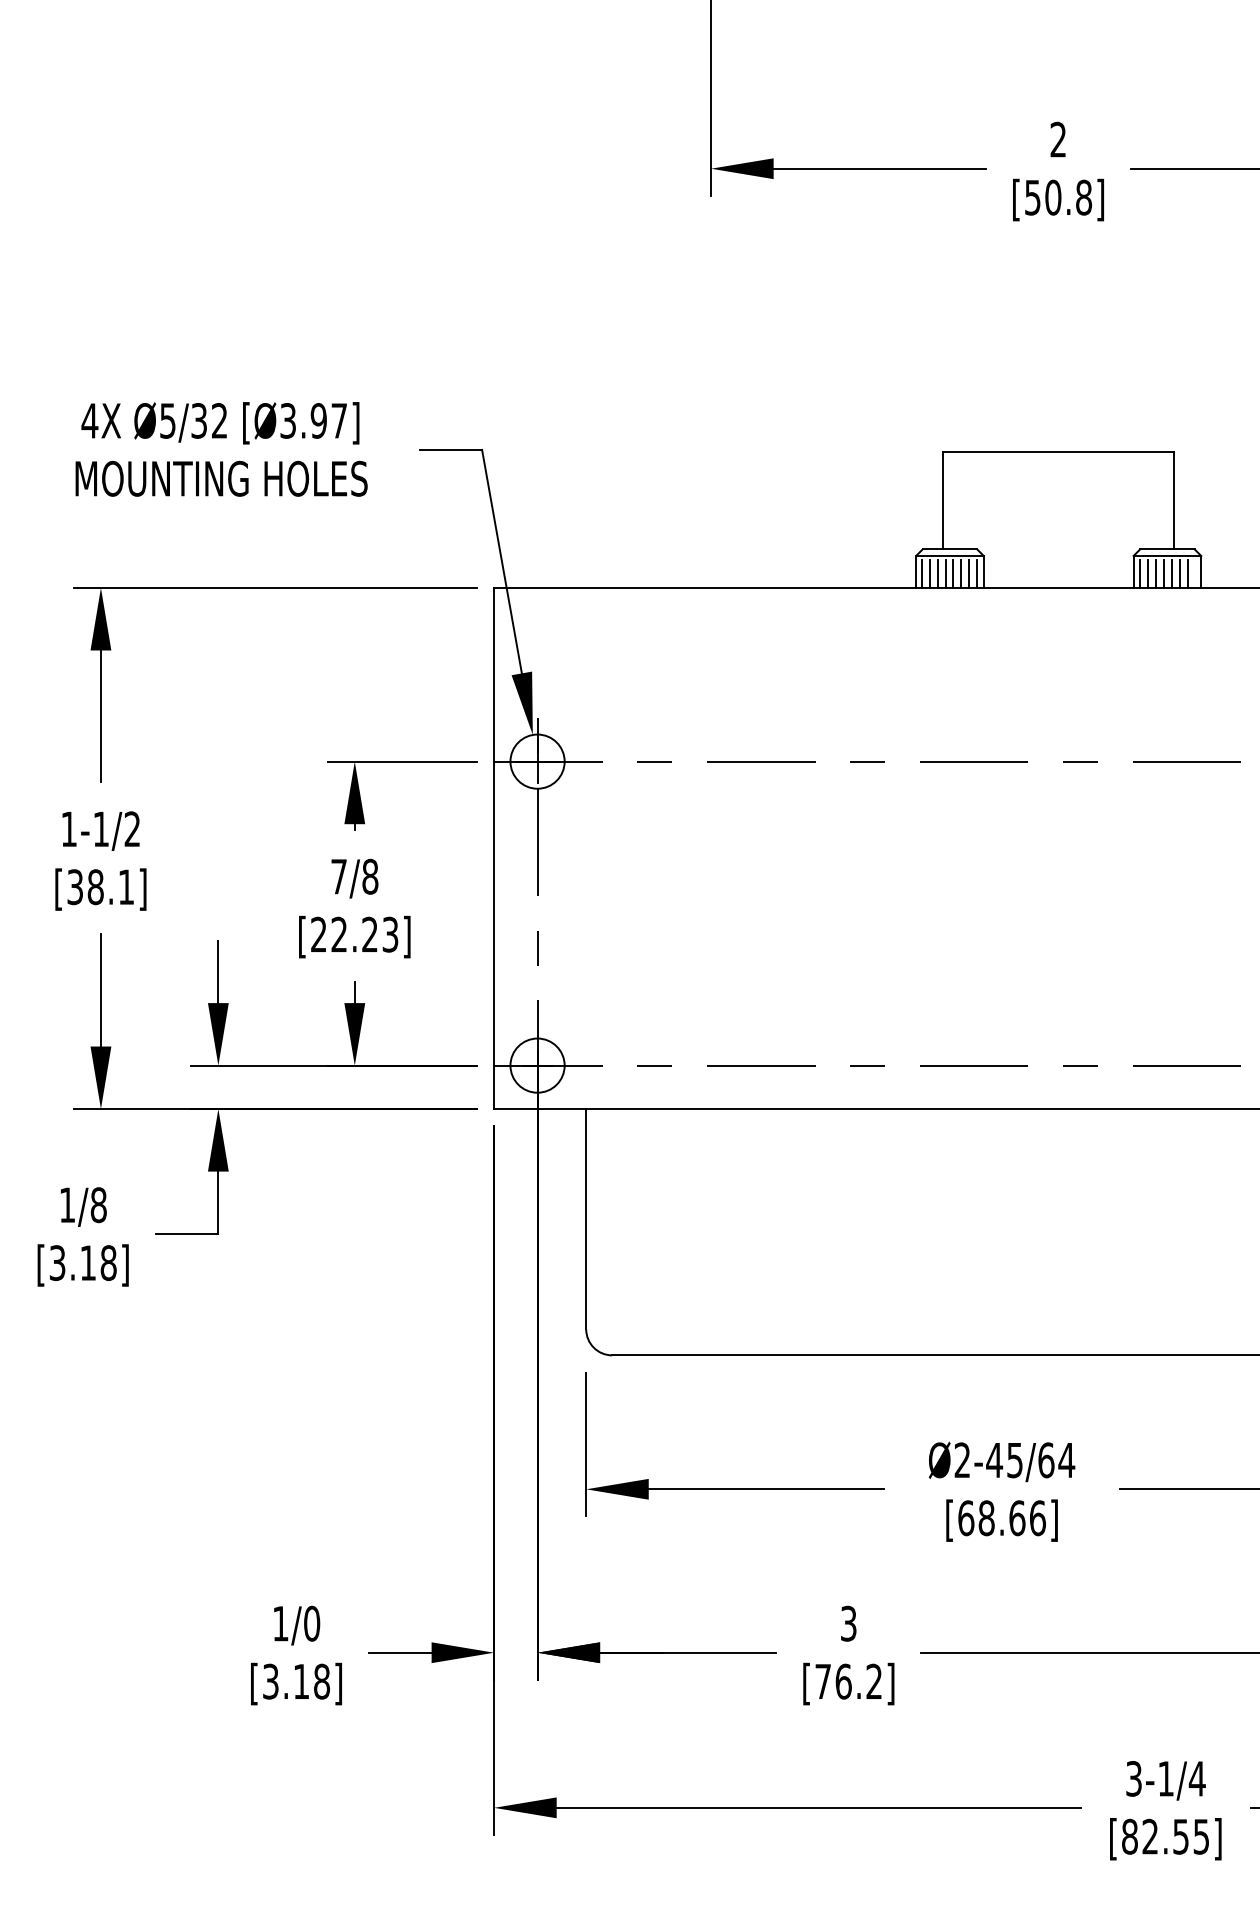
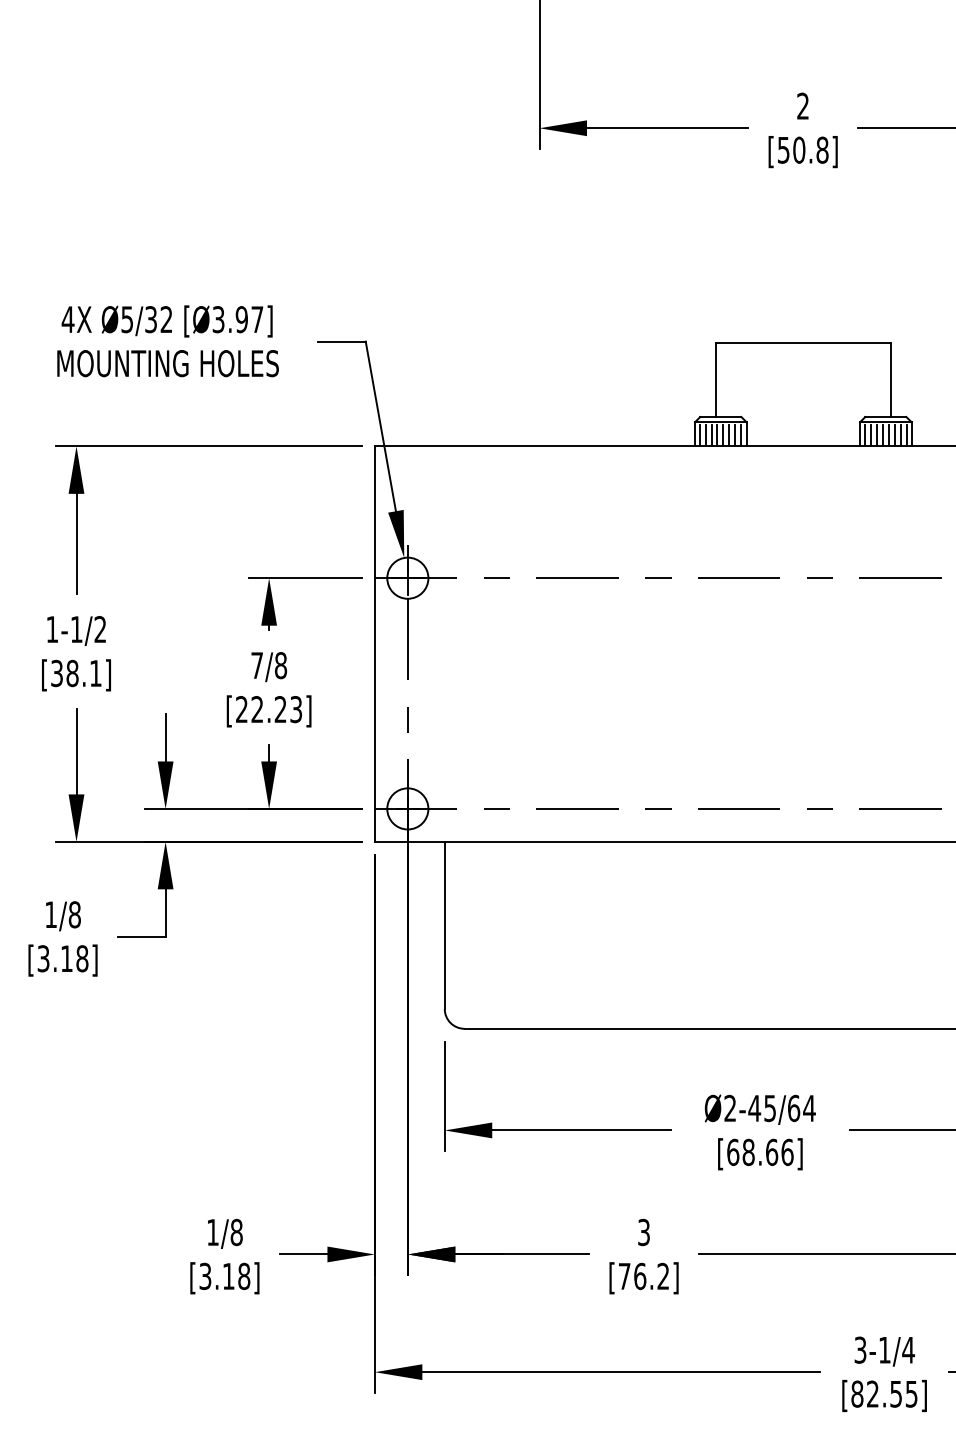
line: (1195, 573) -> (907, 435), added
text: (312, 1623) -> (237, 1232), 1/0 -> 1/8

